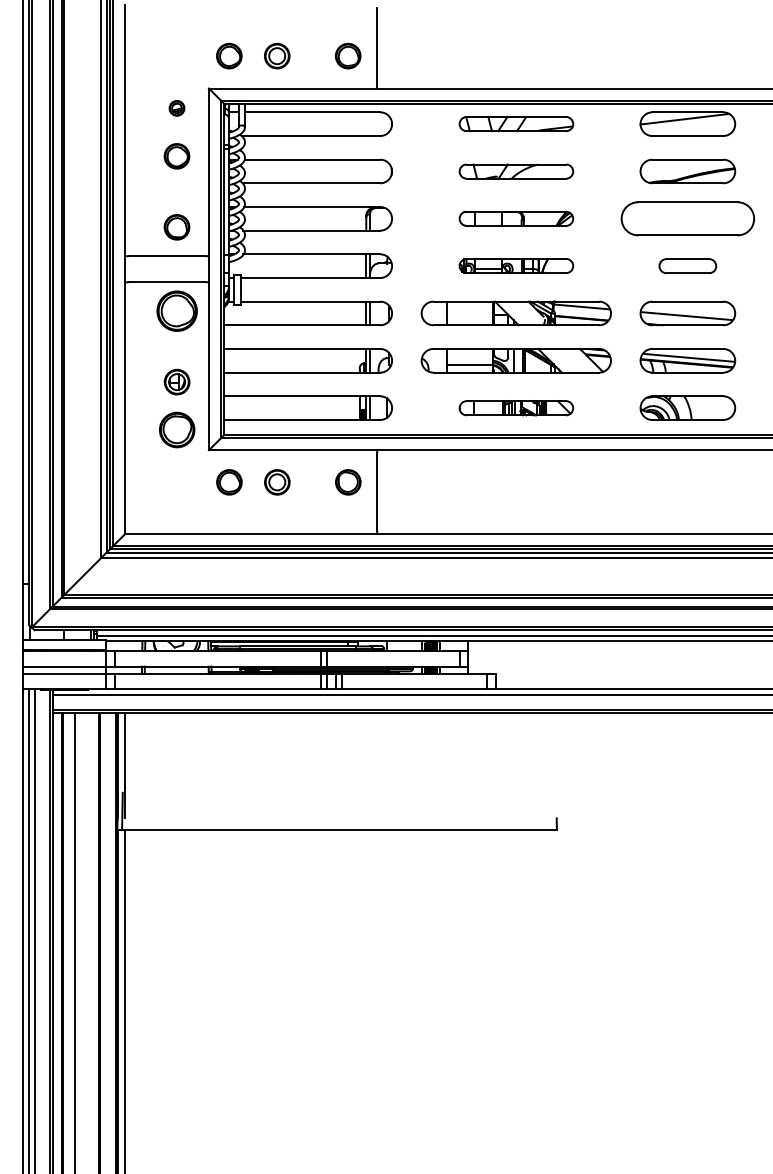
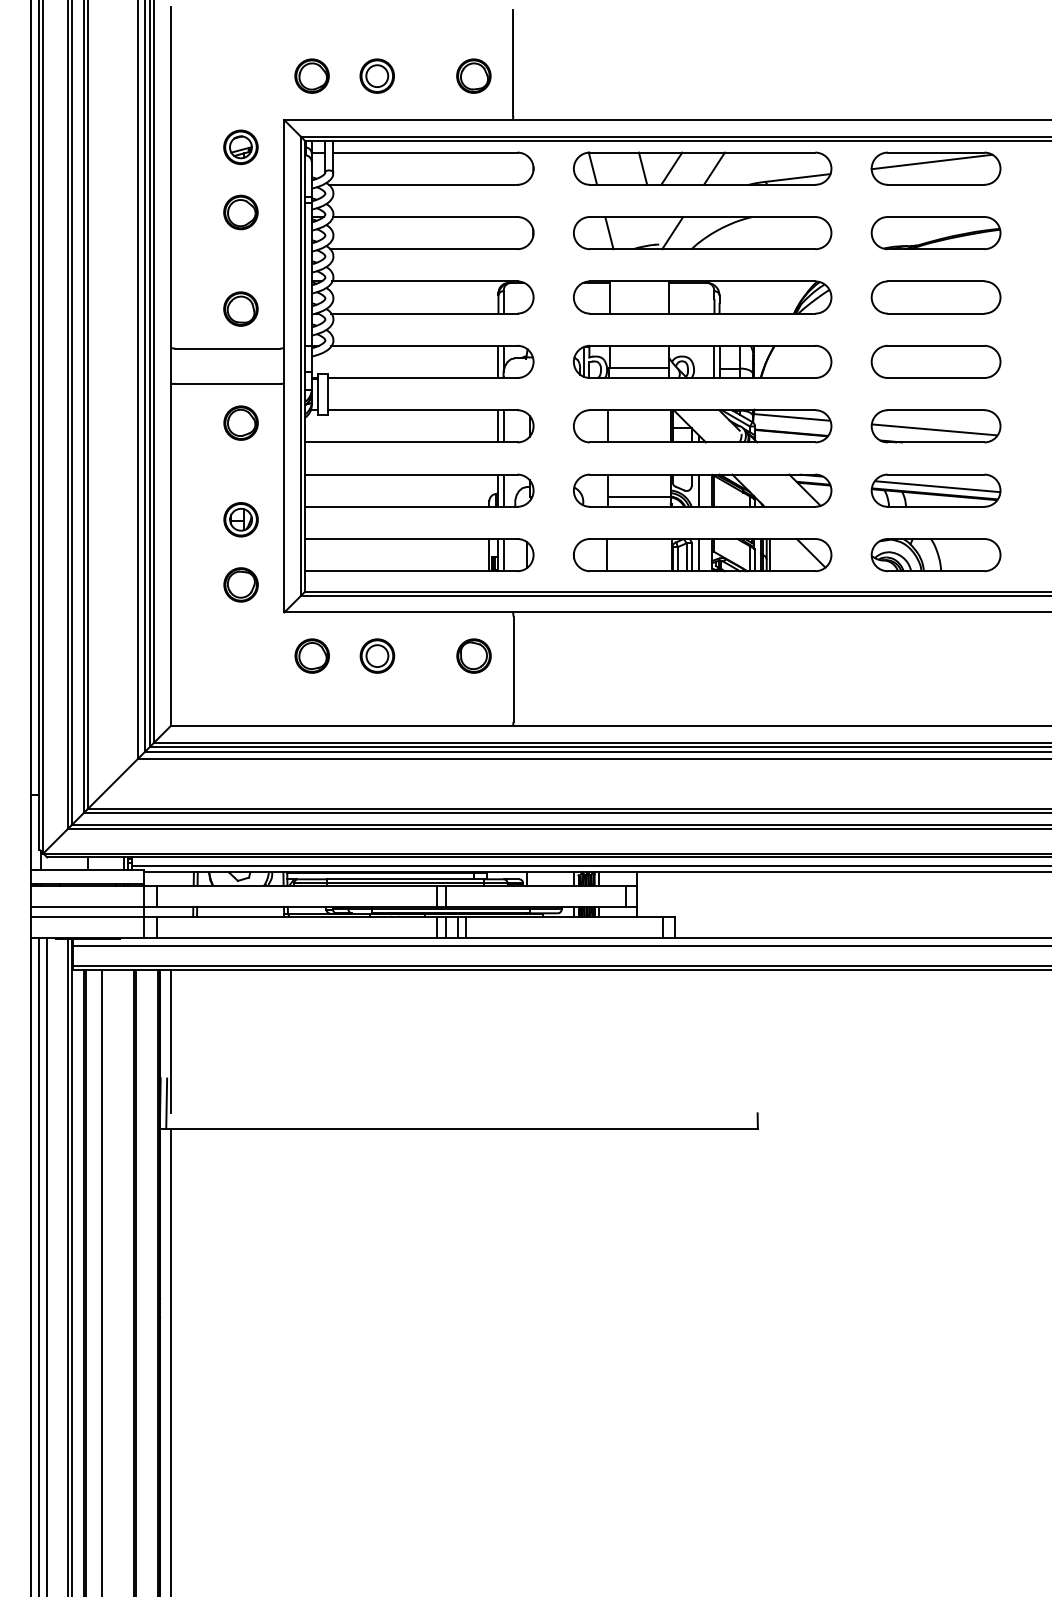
part: (176, 107) -> (240, 146), size x1.67
part: (516, 124) -> (702, 168), size x1.67
part: (516, 171) -> (702, 233), size x1.67
part: (516, 218) -> (702, 297), size x1.67
part: (687, 218) -> (935, 297), size x0.71
part: (516, 265) -> (702, 361), size x1.67
part: (687, 265) -> (935, 361), size x1.67
part: (176, 310) -> (240, 422), size x0.62
part: (516, 408) -> (702, 555), size x1.67
part: (176, 429) -> (240, 584), size x0.71

